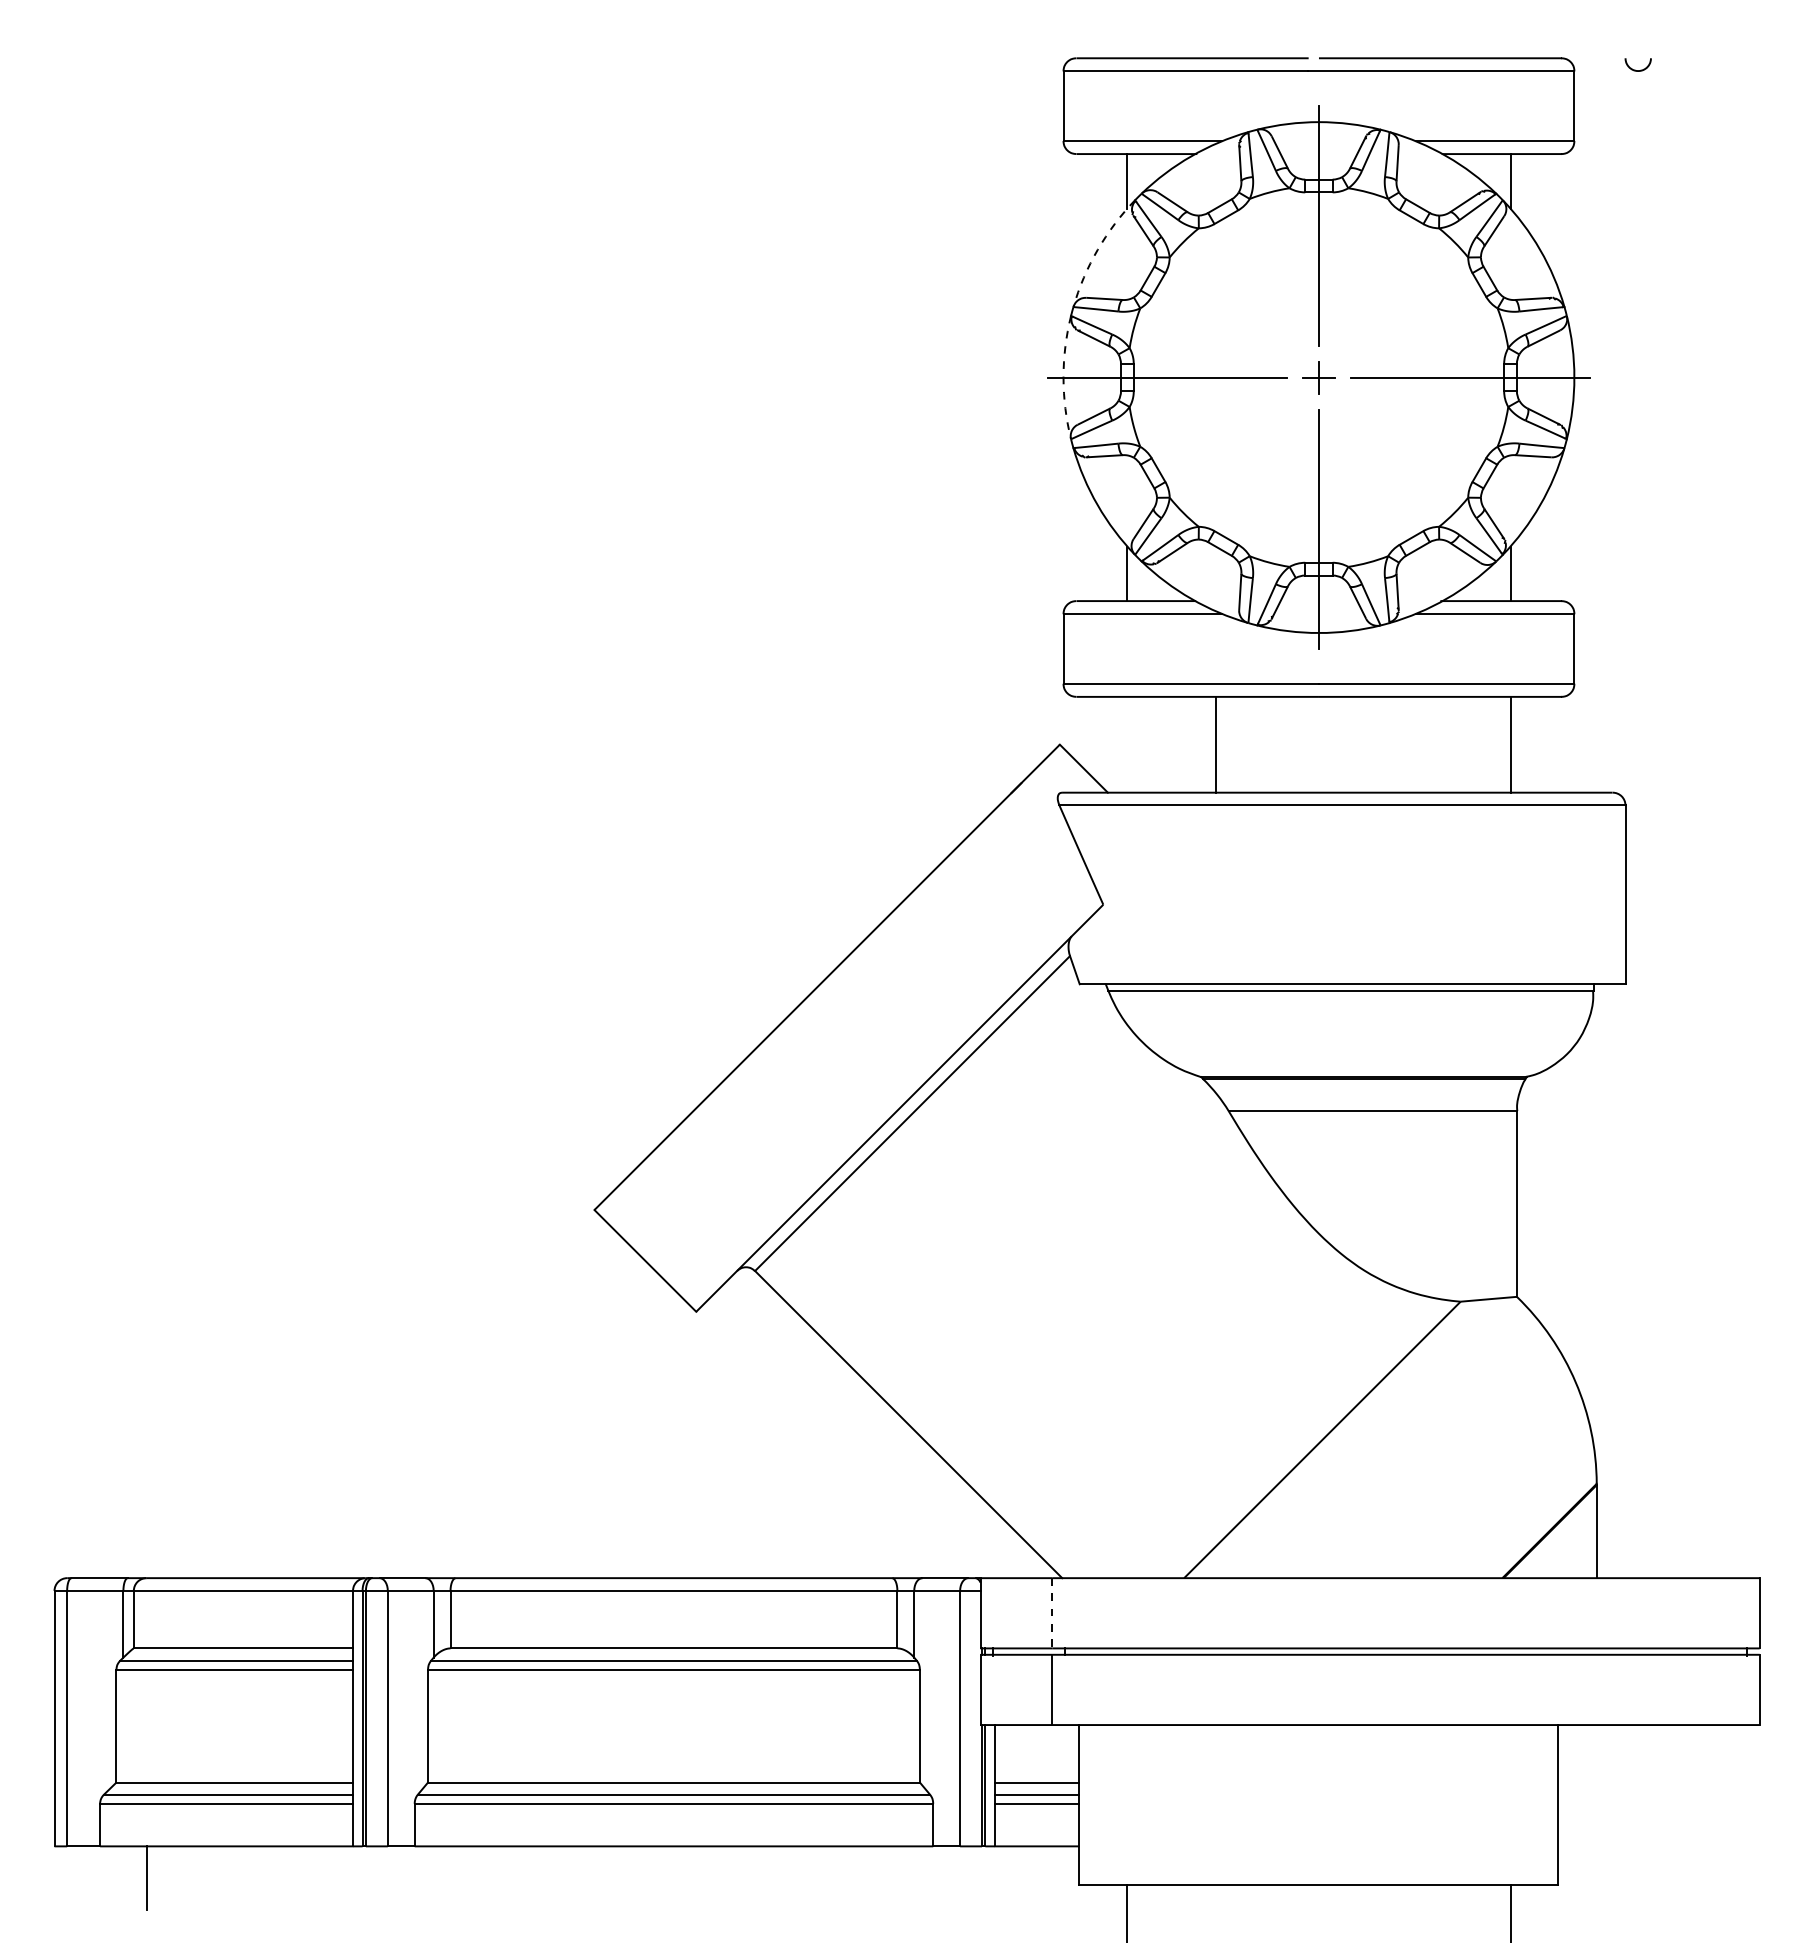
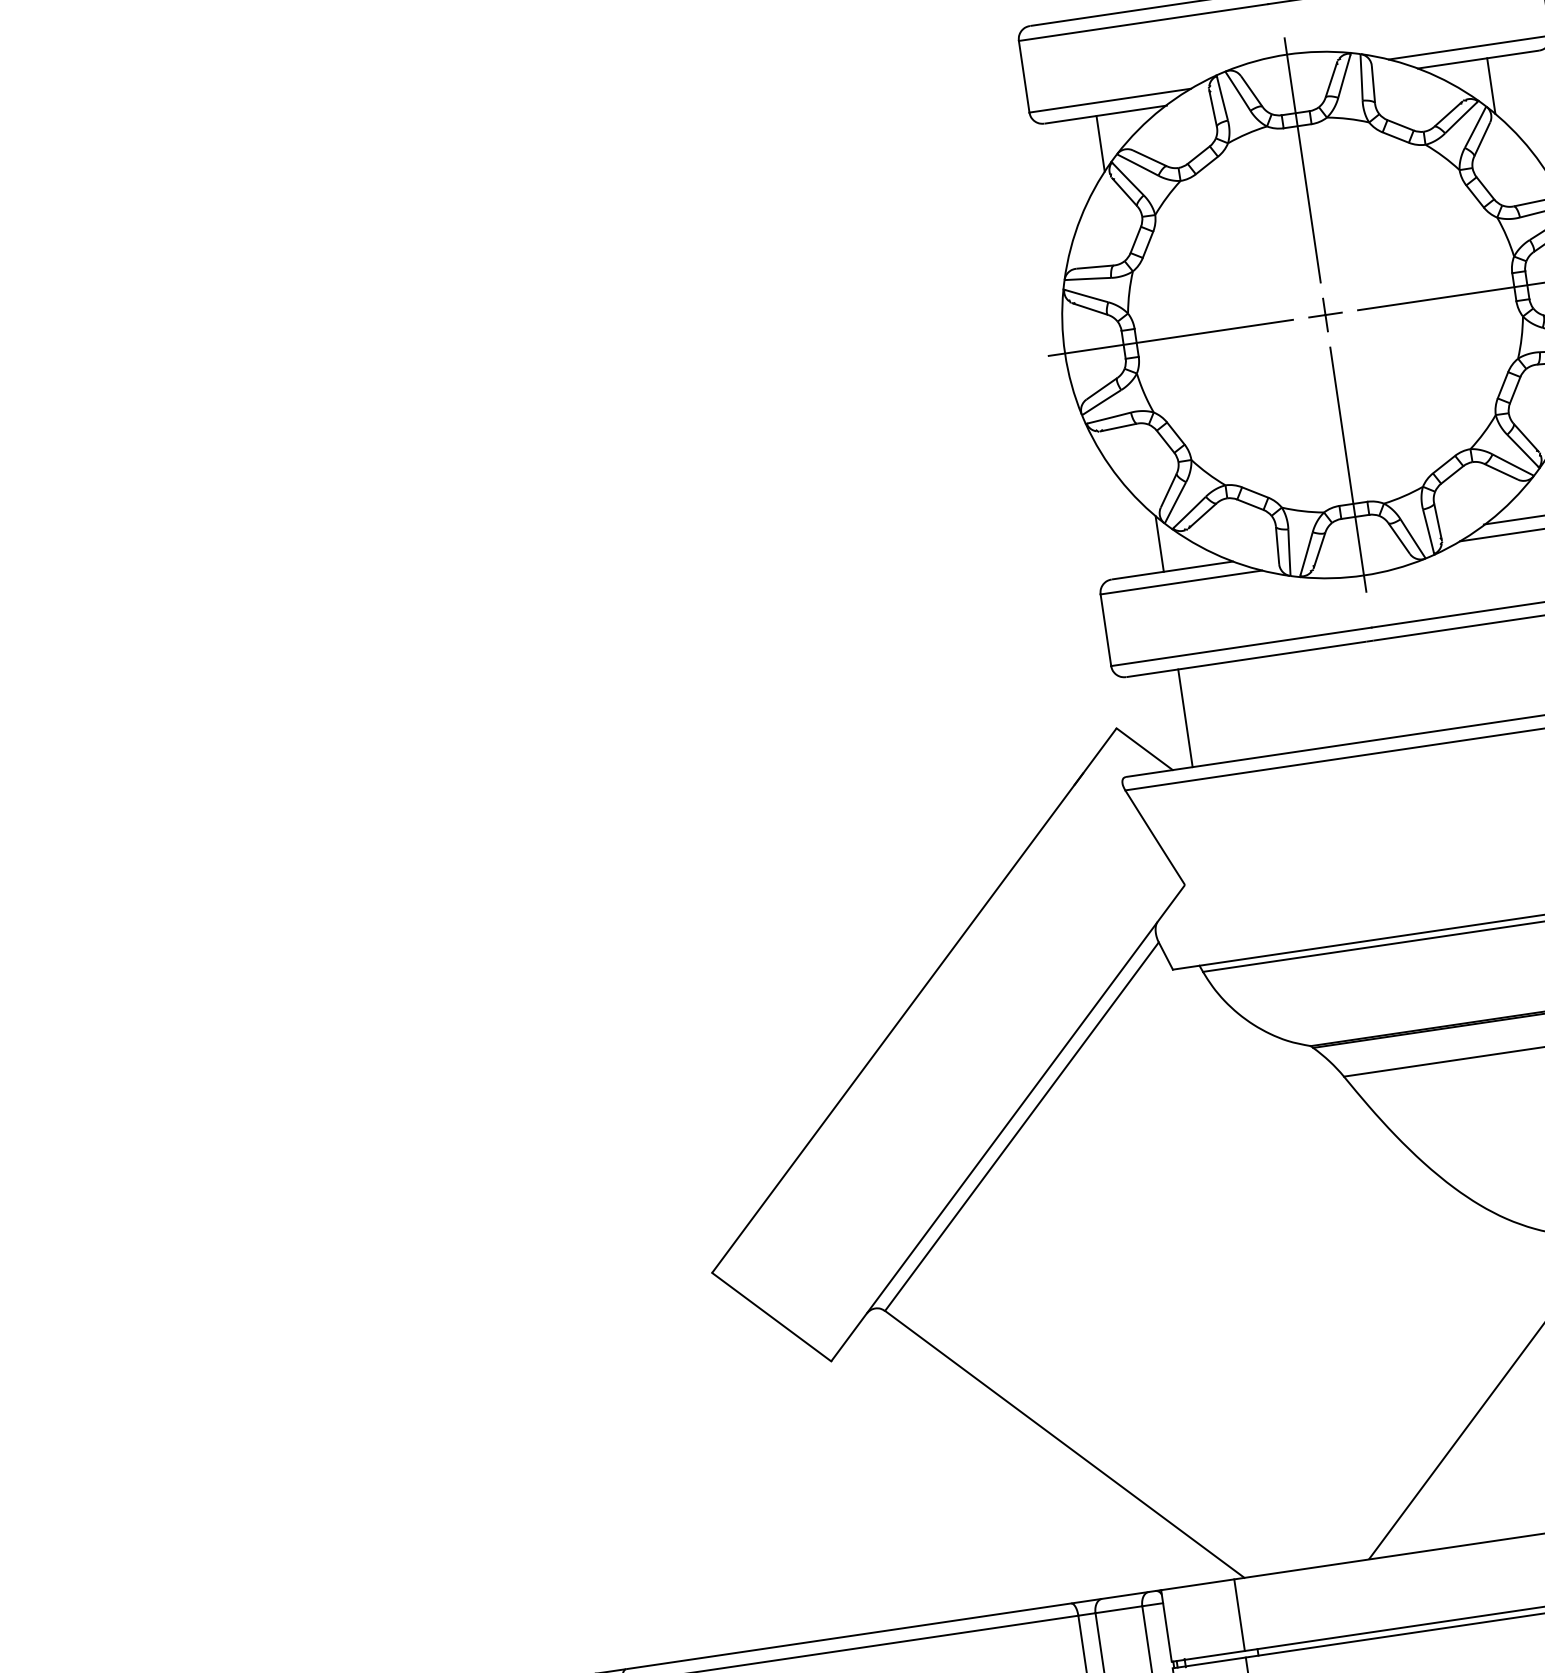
arc: (1097, 249) -> (1080, 217), dashed -> solid
arc: (1063, 377) -> (1065, 353), dashed -> solid
line: (1216, 744) -> (1185, 718), moved
line: (1052, 1613) -> (1239, 1615), dashed -> solid

